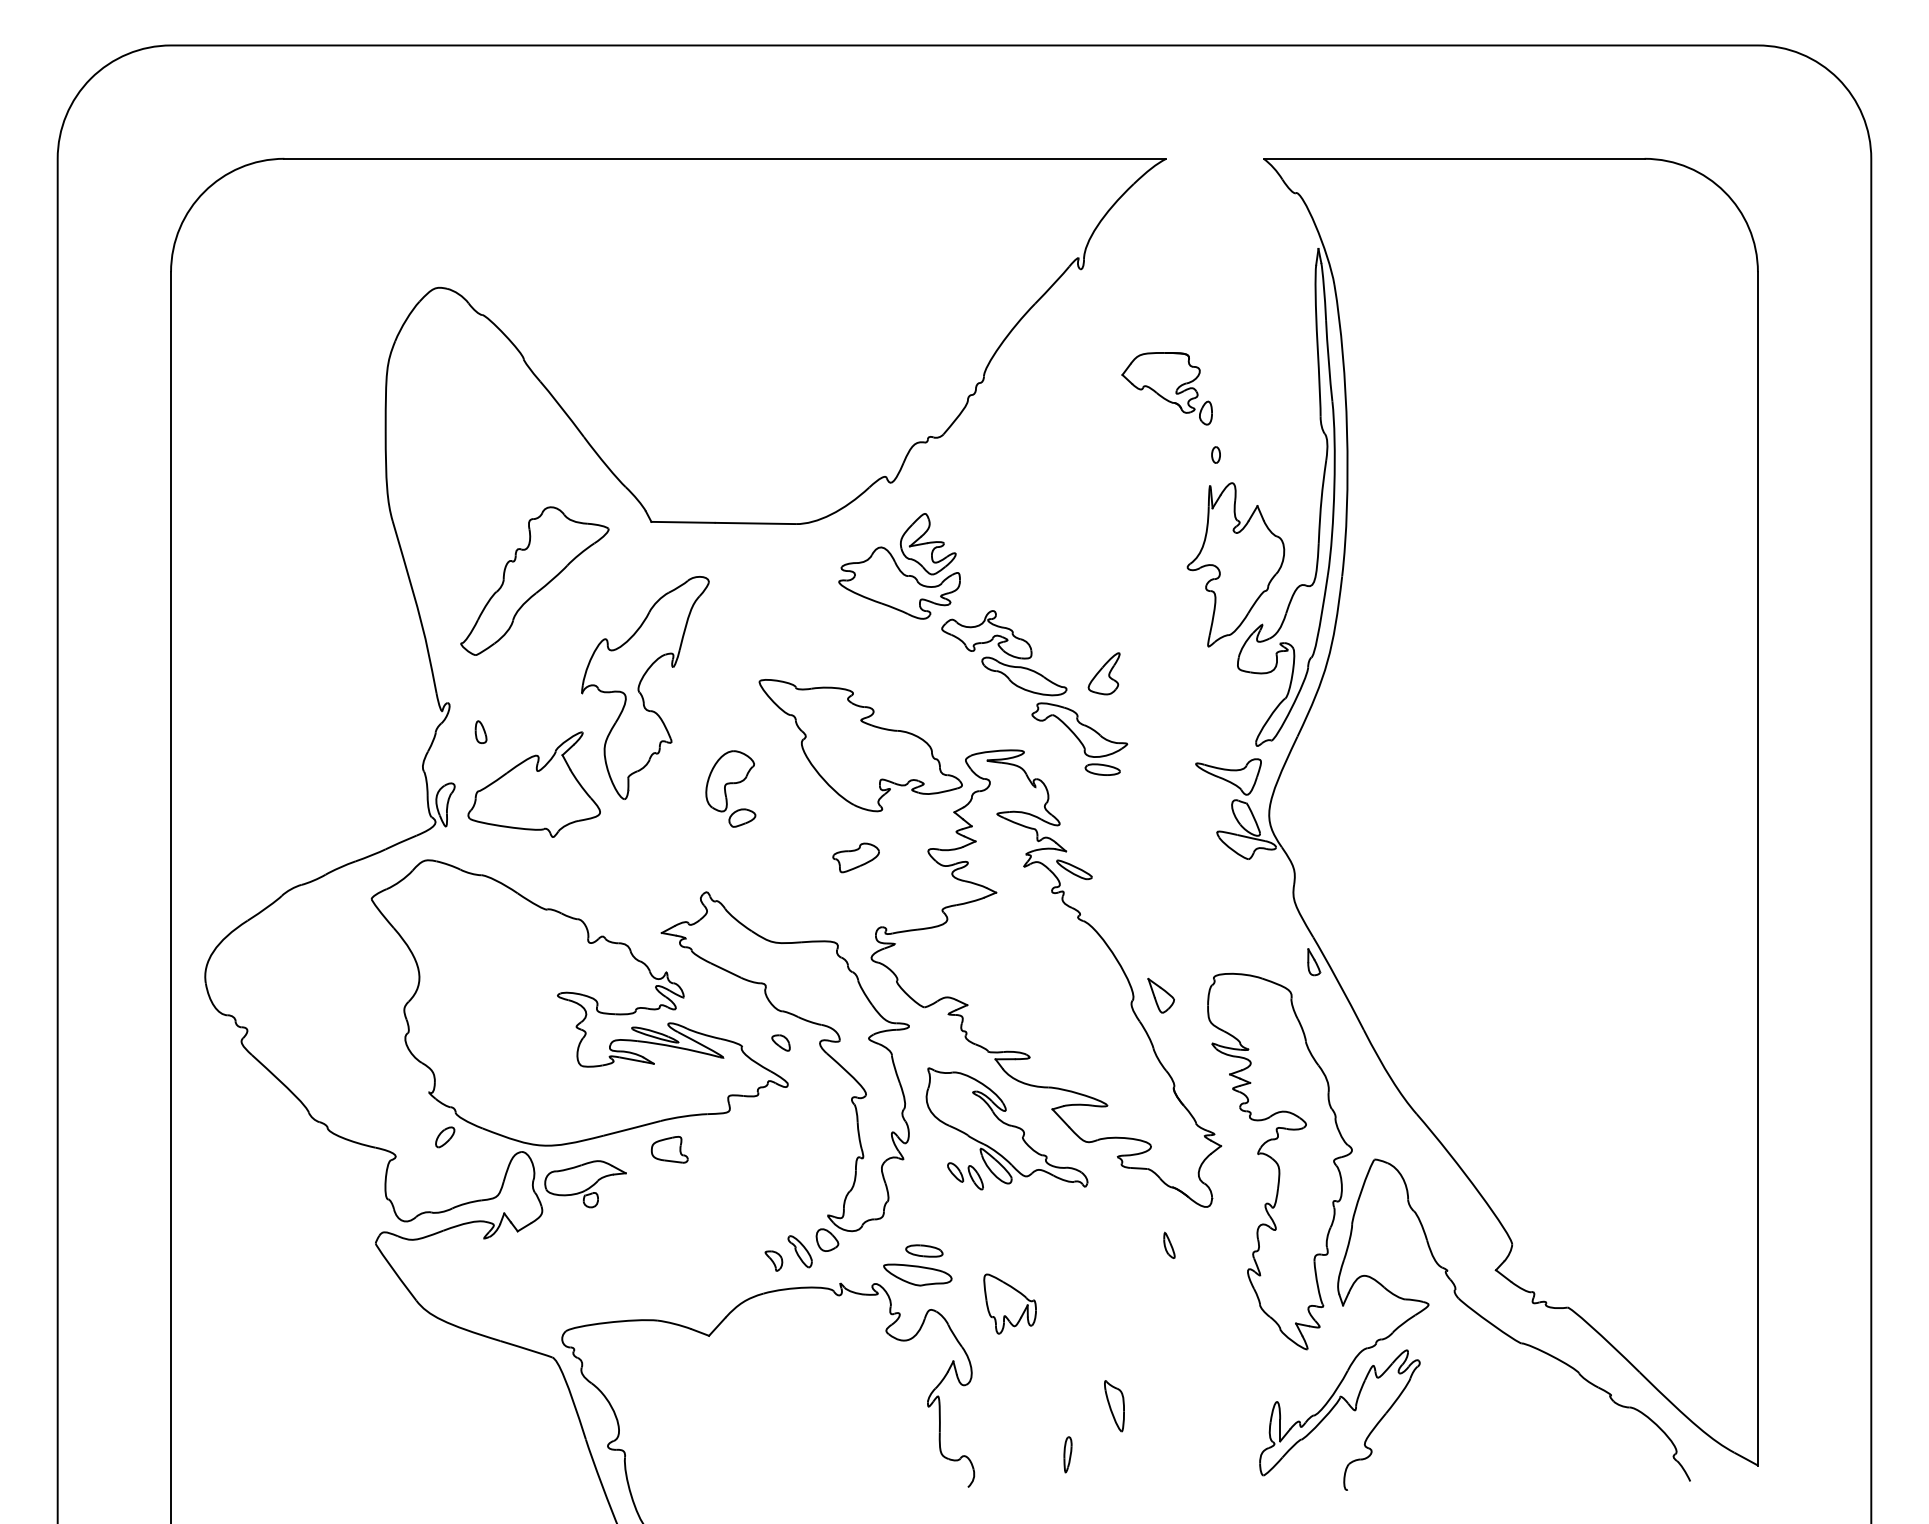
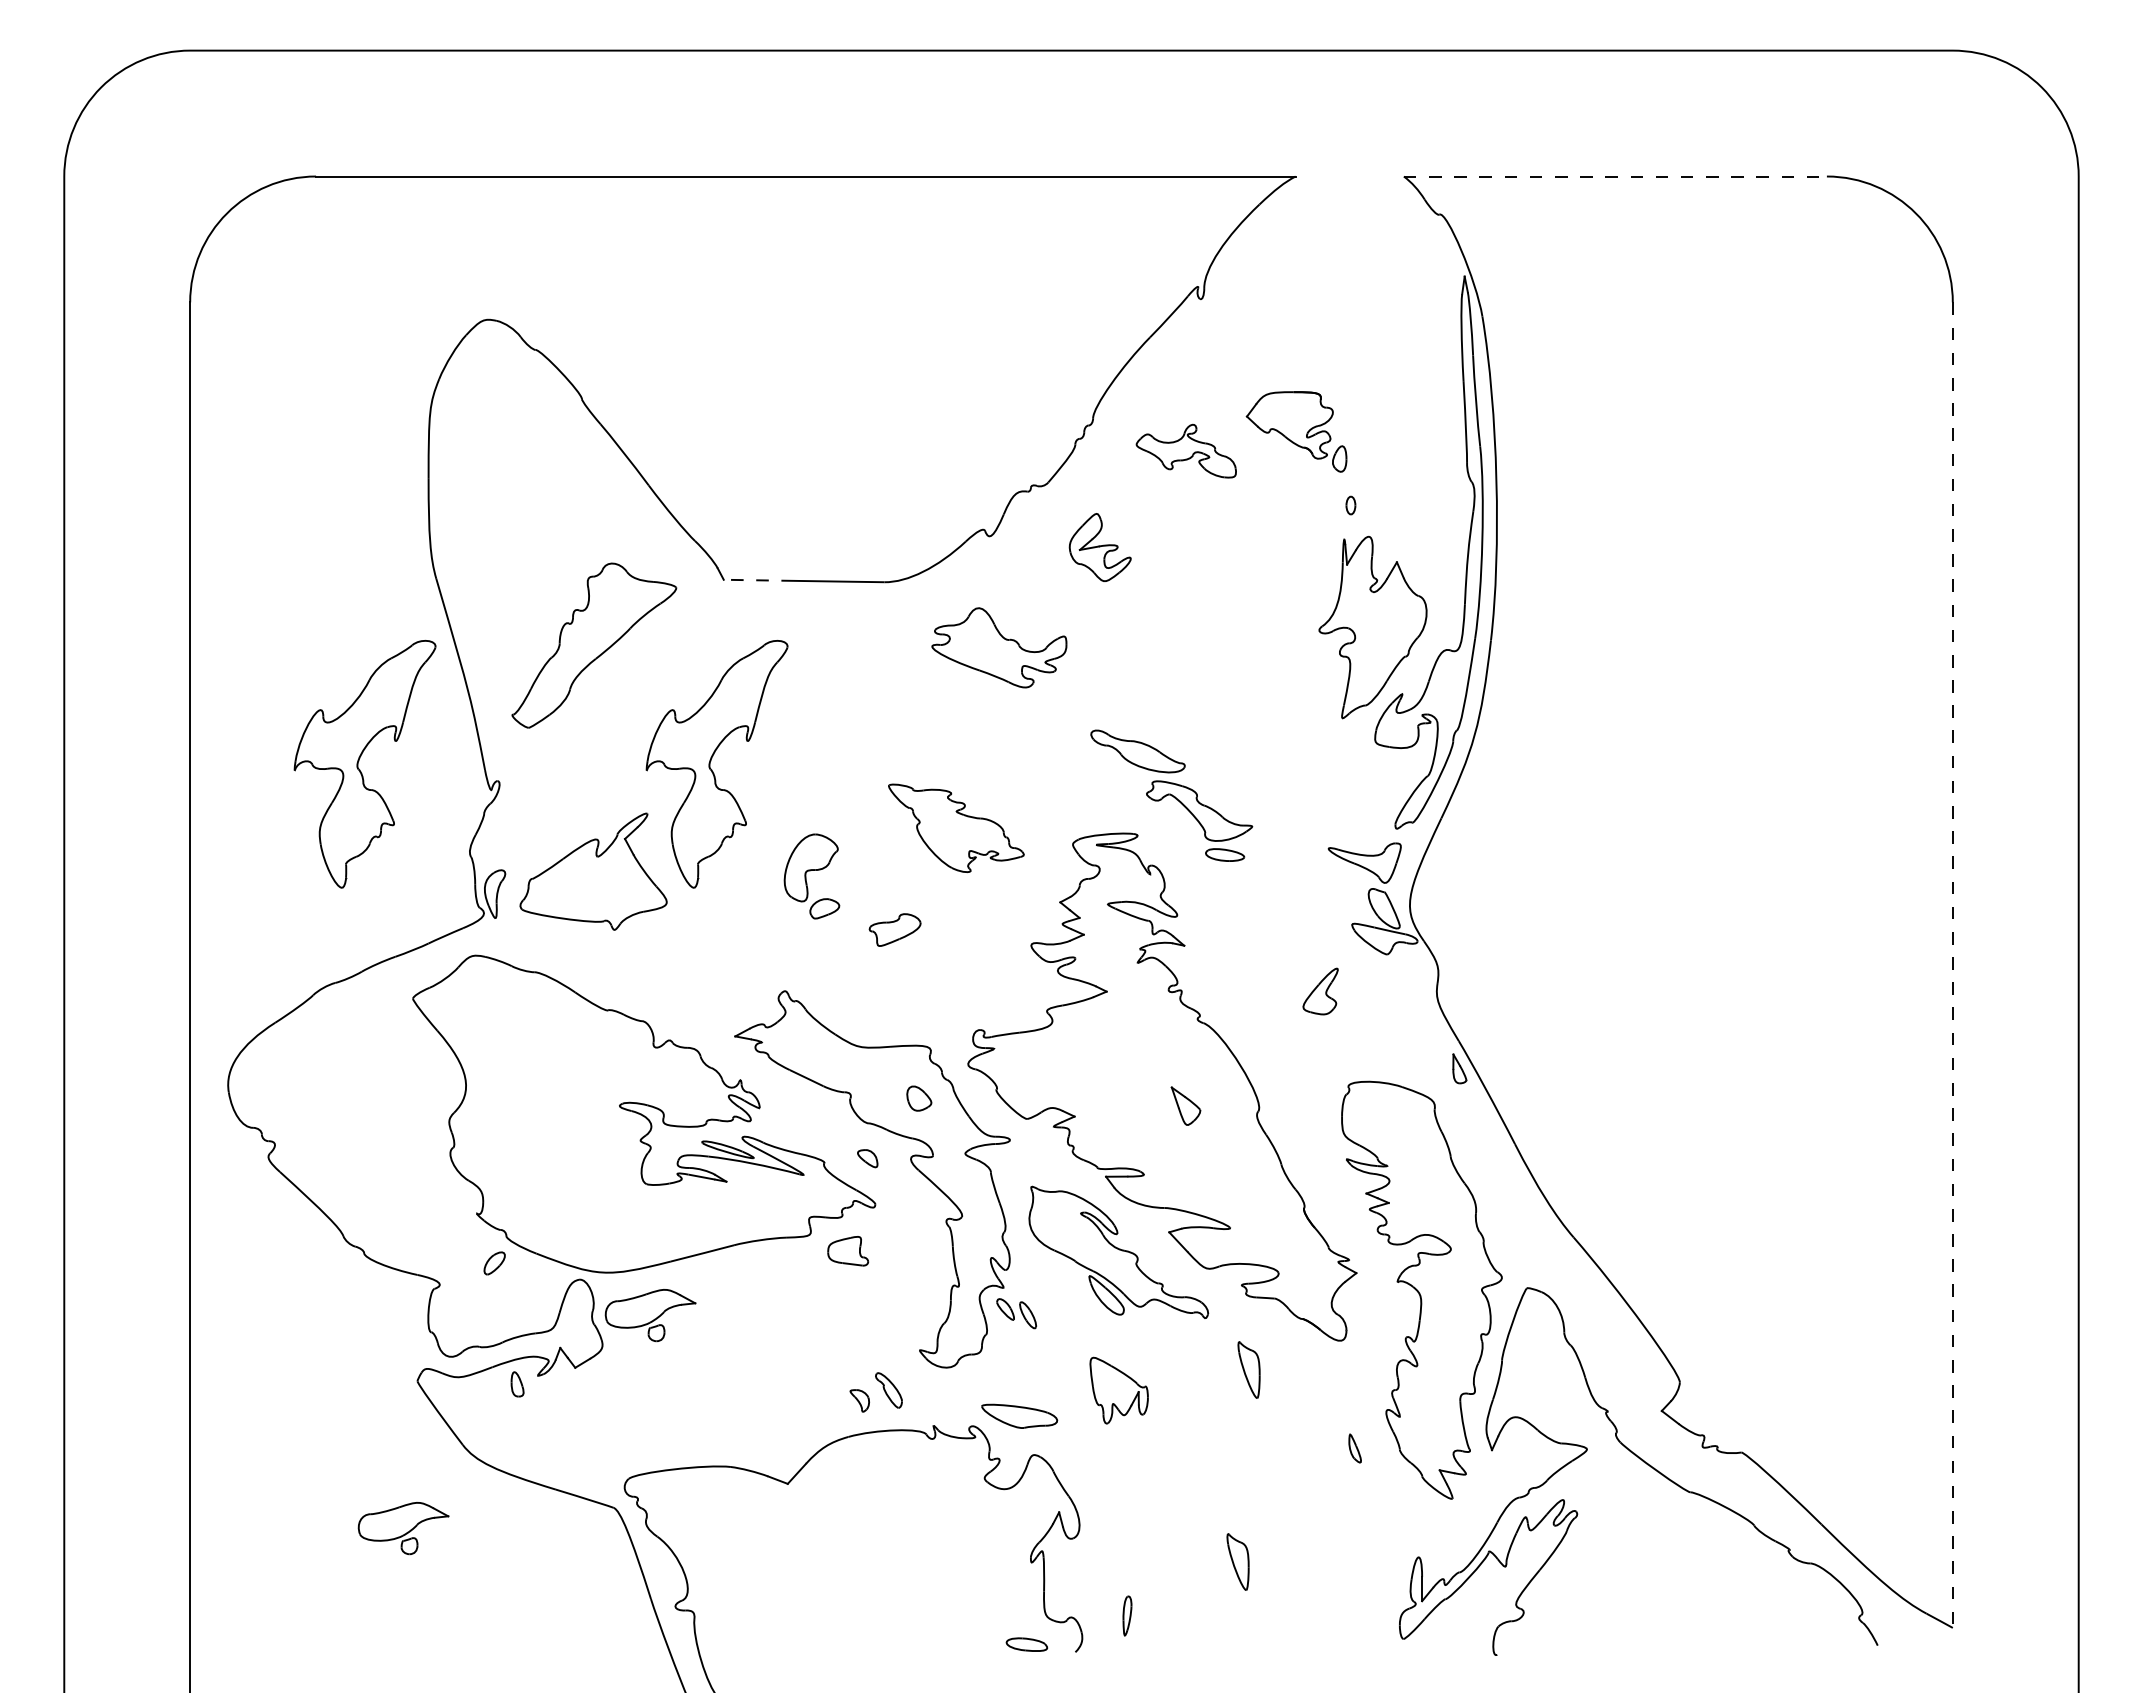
line: (1454, 158) -> (1615, 176), solid -> dashed
line: (682, 522) -> (758, 580), solid -> dashed
part: (927, 544) -> (1099, 547), moved
part: (986, 634) -> (1185, 450), moved
part: (1104, 673) -> (1320, 991), moved
part: (327, 688) -> (364, 764), added
part: (481, 732) -> (517, 1384), moved
part: (860, 745) -> (956, 828), size x0.6
part: (855, 857) -> (894, 929), moved
line: (1757, 869) -> (1952, 965), solid -> dashed
part: (1074, 870) -> (1193, 966), removed
part: (1160, 995) -> (1185, 1105), moved
part: (670, 1150) -> (848, 1251), moved
part: (965, 1176) -> (1016, 1313), moved
part: (1123, 1232) -> (1248, 1369), added
part: (827, 1240) -> (919, 1098), moved
part: (1168, 1245) -> (1354, 1448), moved
part: (923, 1250) -> (1026, 1644), moved
part: (1009, 1303) -> (1118, 1390), moved
part: (363, 1376) -> (403, 1528), added
part: (1068, 1454) -> (1127, 1615), moved

